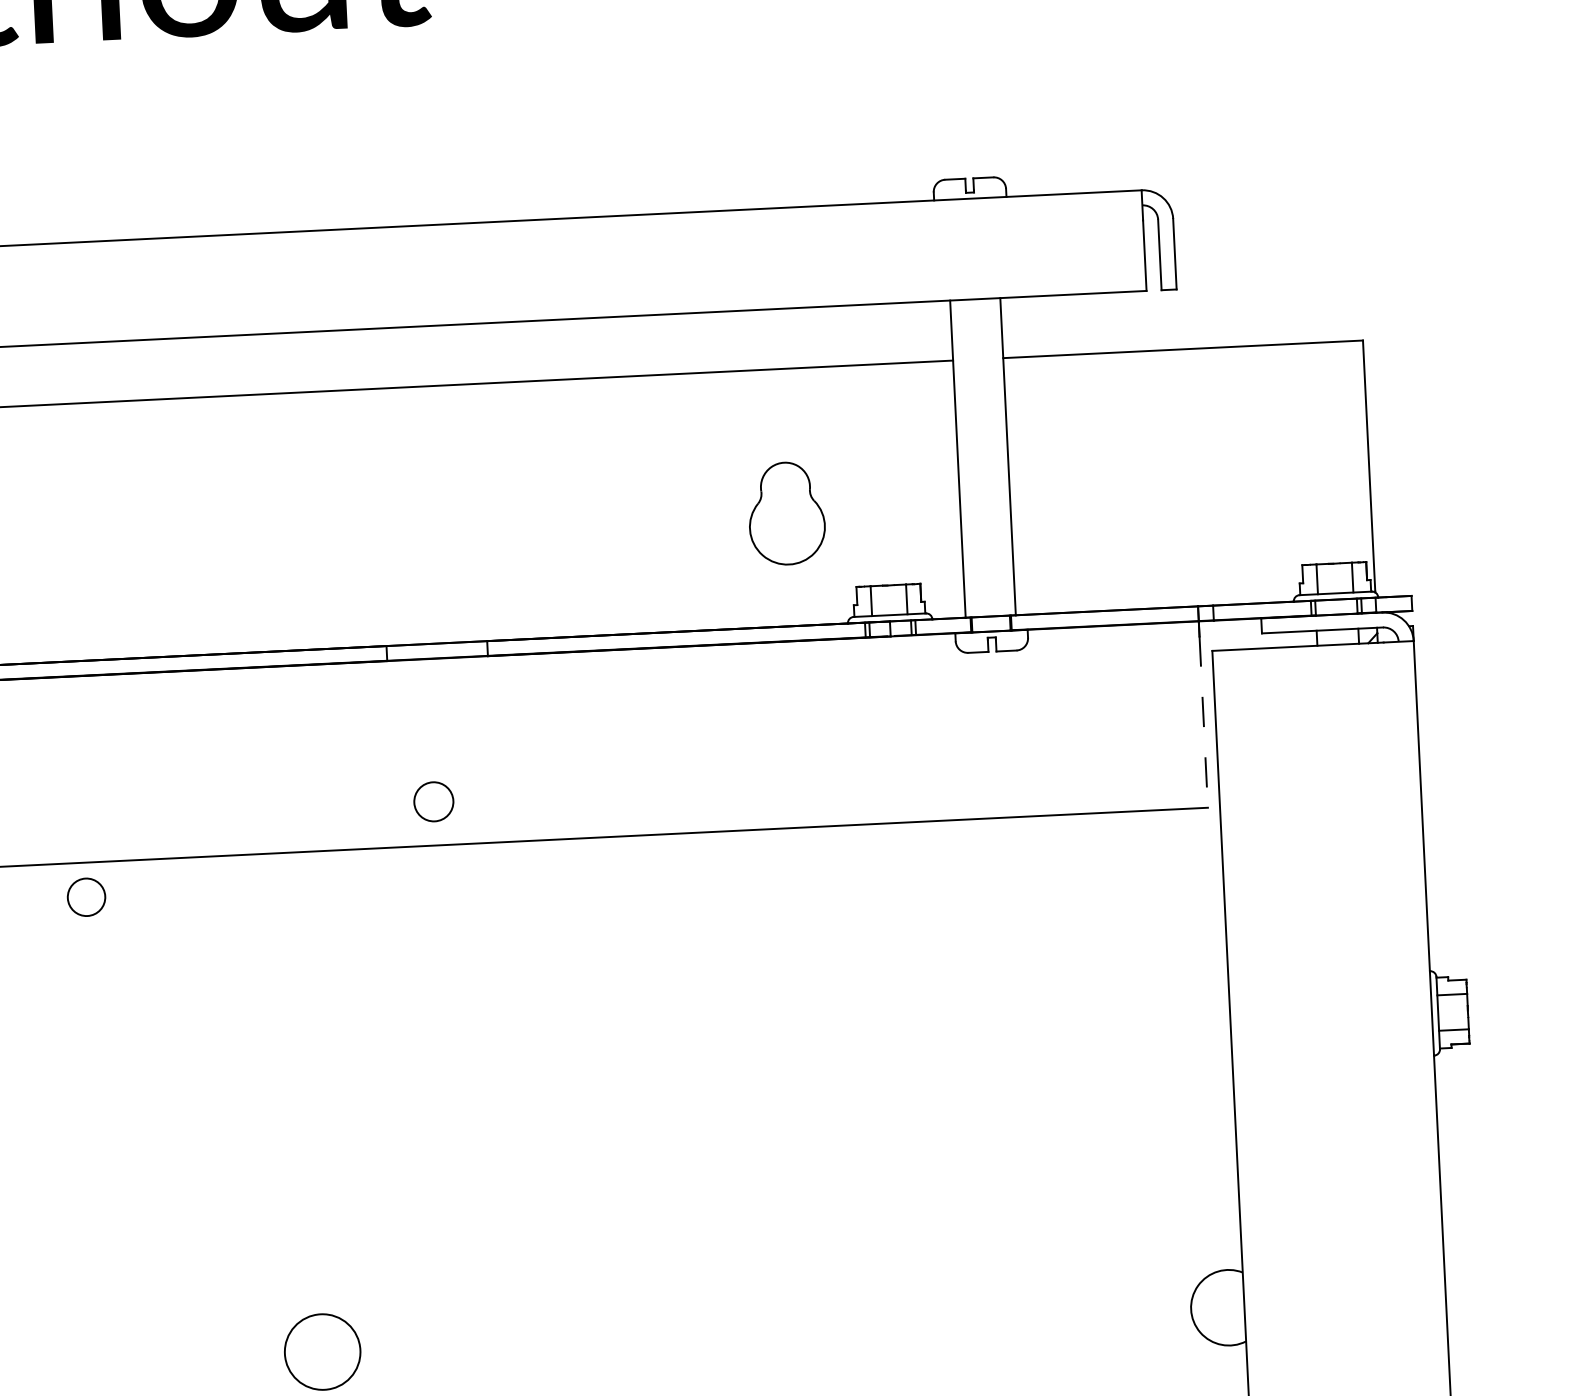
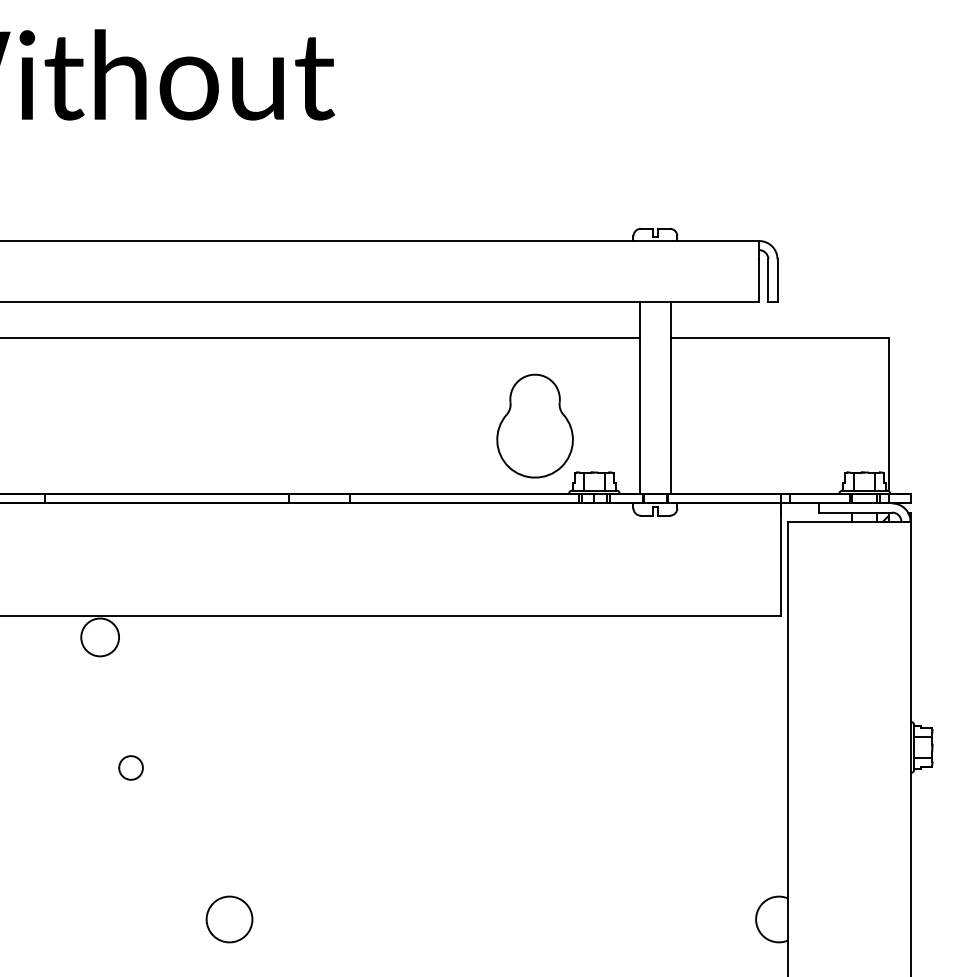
part: (785, 512) -> (534, 425), size x1.67
line: (1204, 722) -> (781, 564), dashed -> solid
circle: (432, 801) -> (130, 767), moved
circle: (87, 897) -> (100, 637), size x1.67

